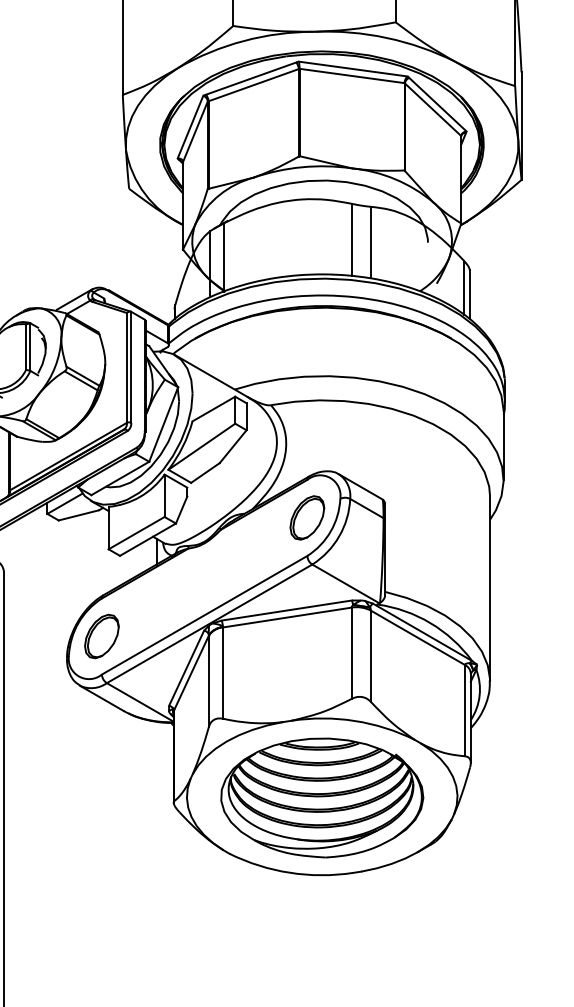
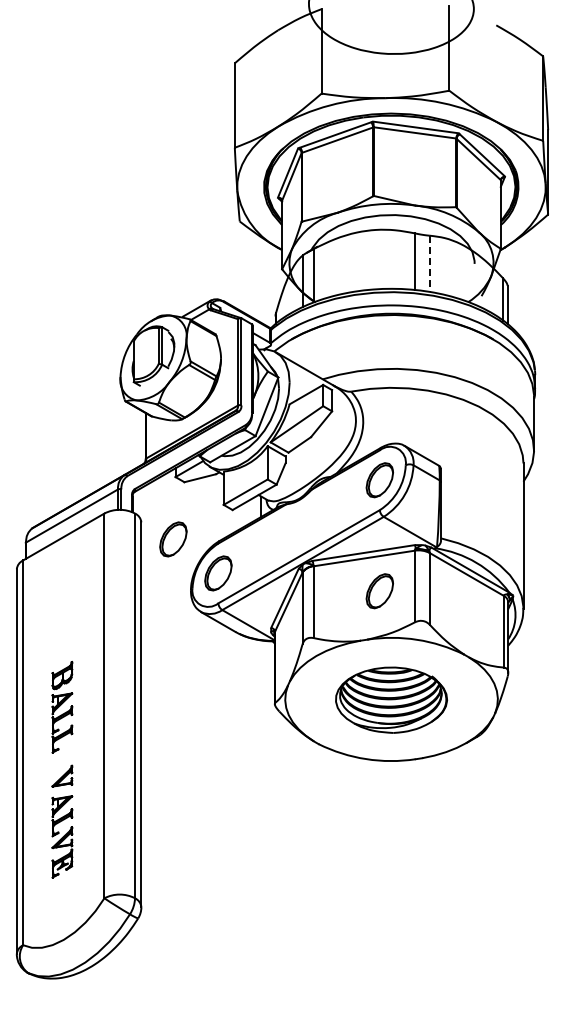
line: (370, 243) -> (429, 264), solid -> dashed
part: (44, 593) -> (173, 539), added
part: (306, 659) -> (379, 591), added
part: (322, 796) -> (391, 699), size x0.7

